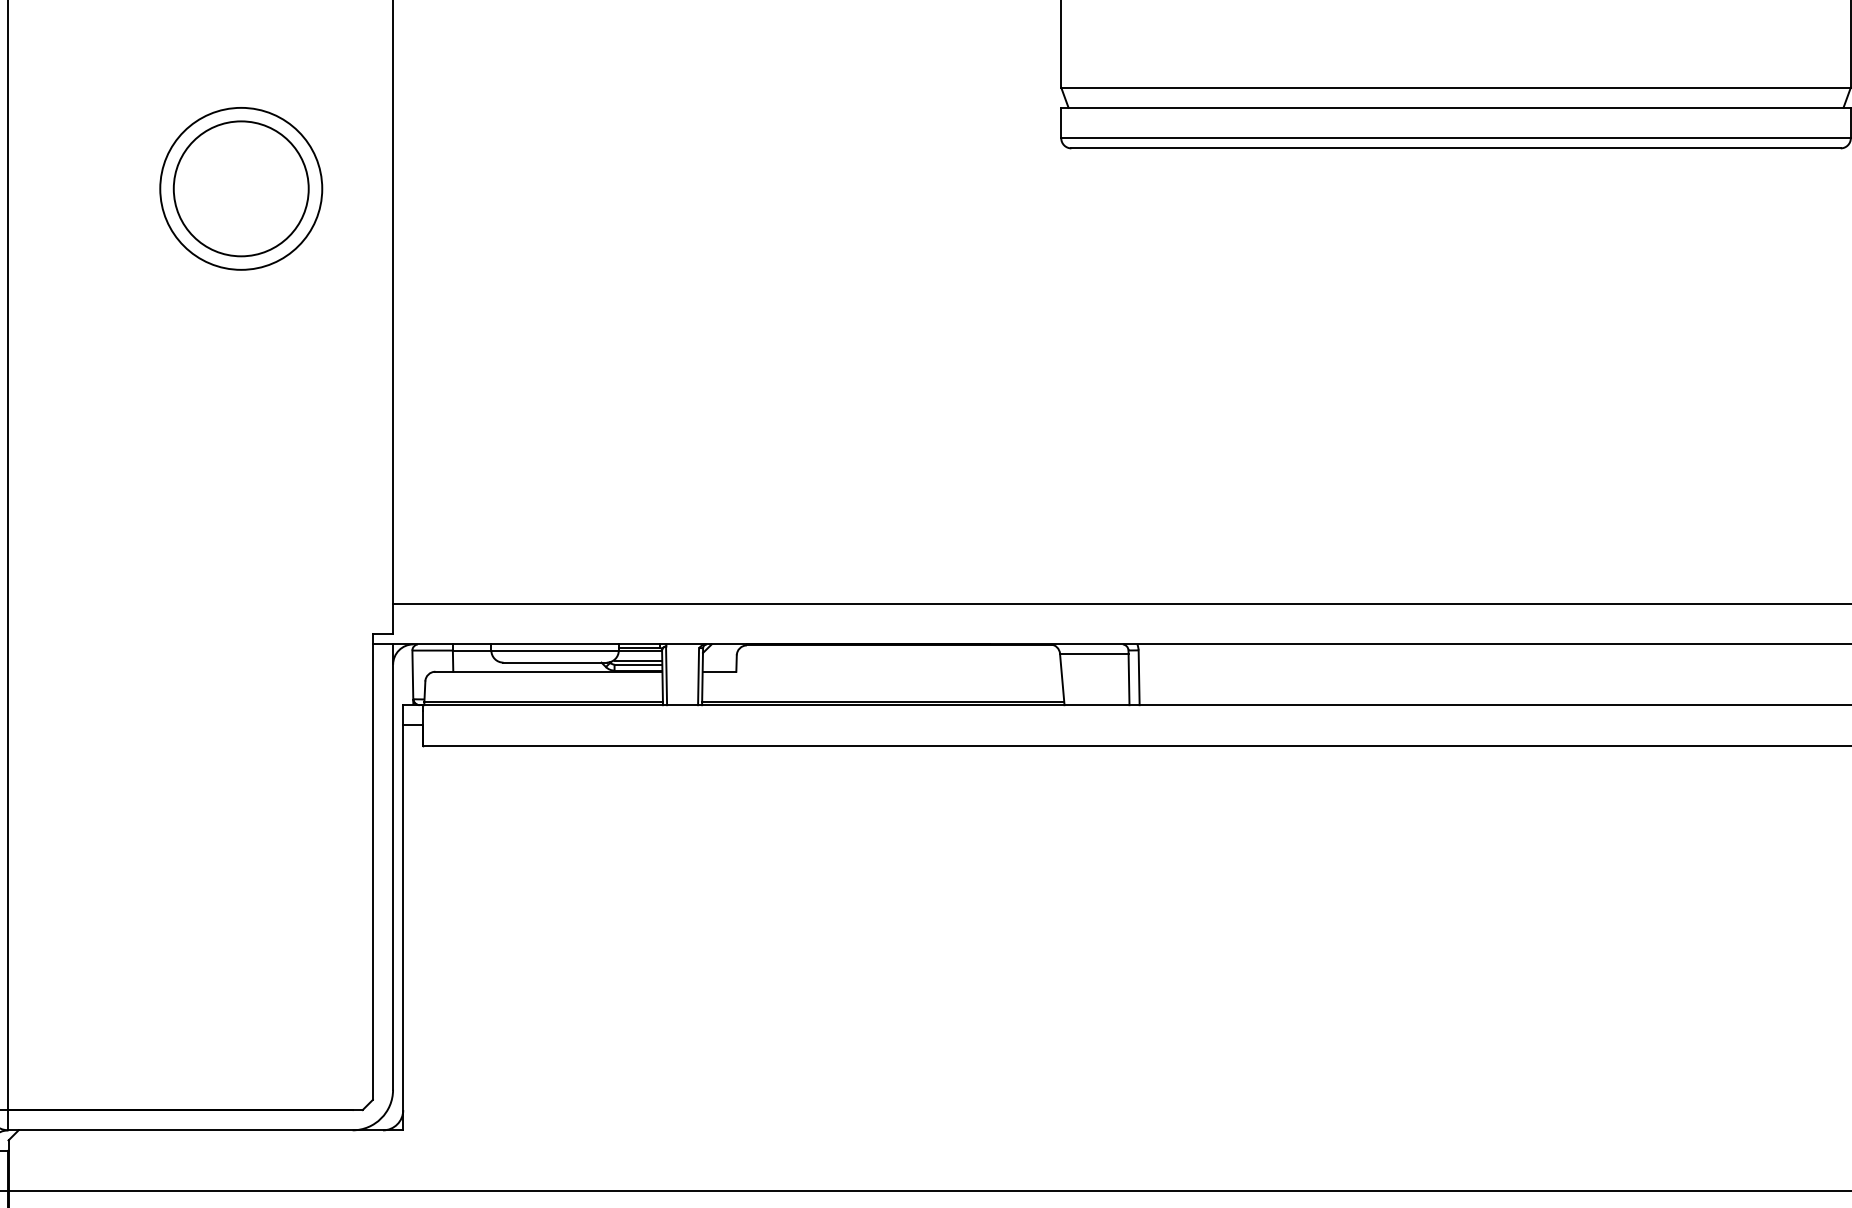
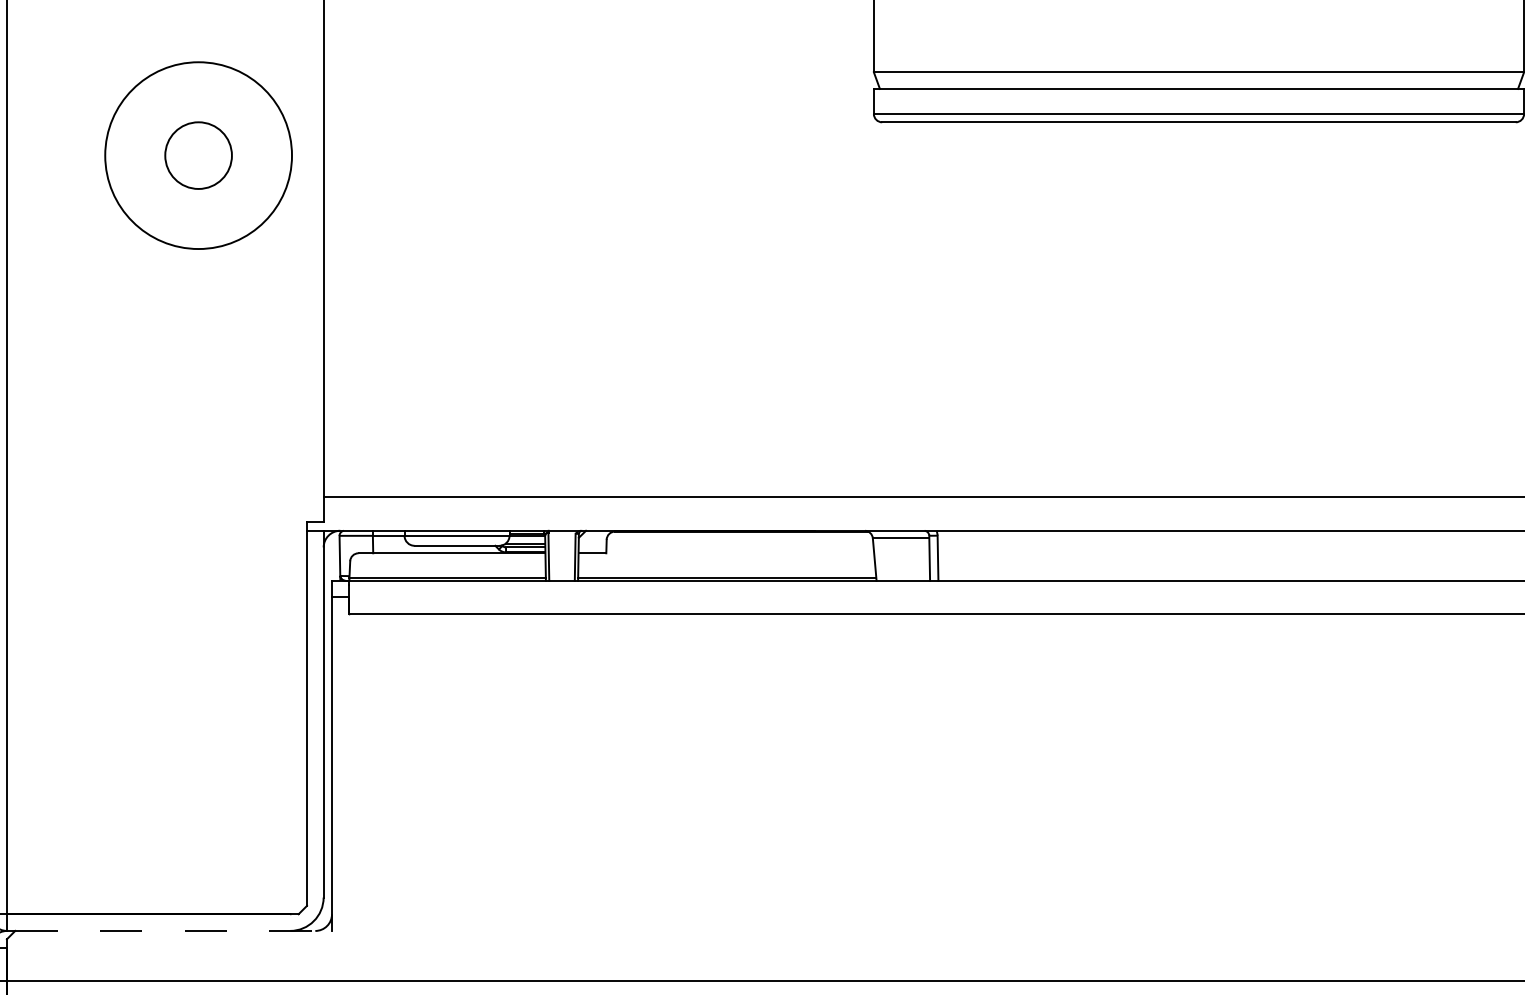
circle: (240, 188) -> (197, 155), size x0.6
circle: (241, 188) -> (198, 155), size x1.4
line: (211, 1130) -> (174, 931), solid -> dashed

